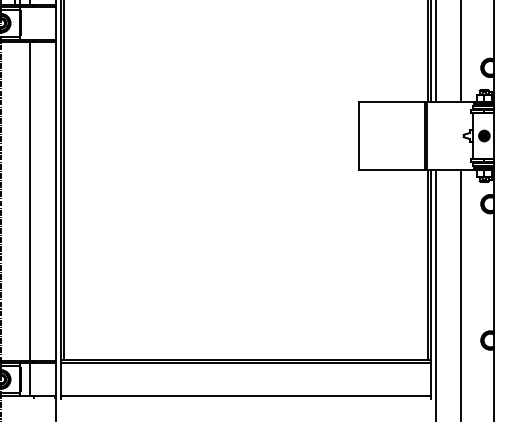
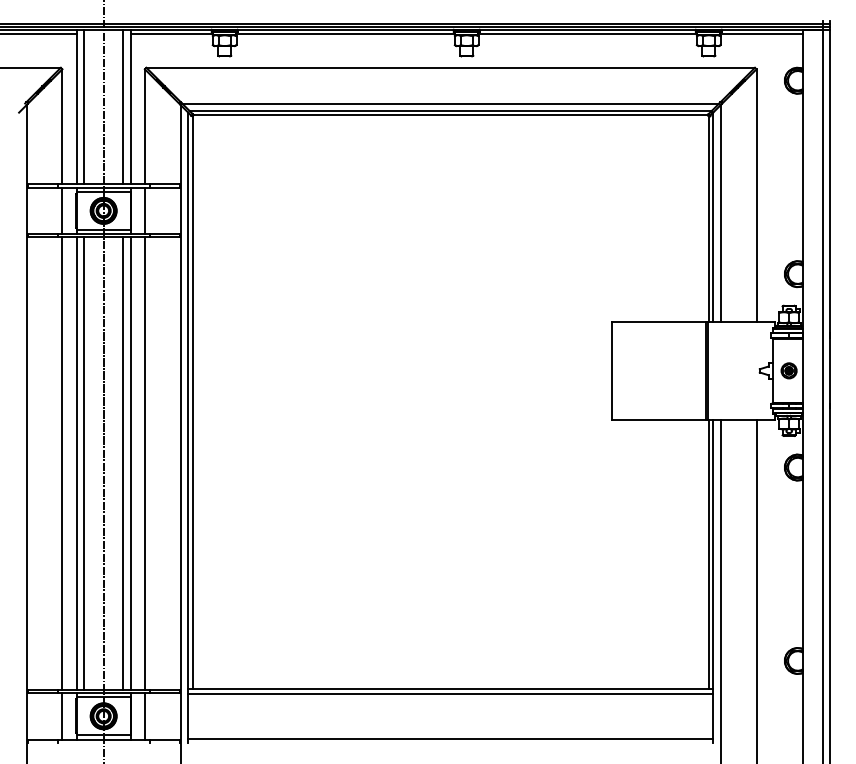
line: (30, 23) -> (144, 210), added
line: (15, 201) -> (123, 463), added
line: (20, 201) -> (130, 463), added

